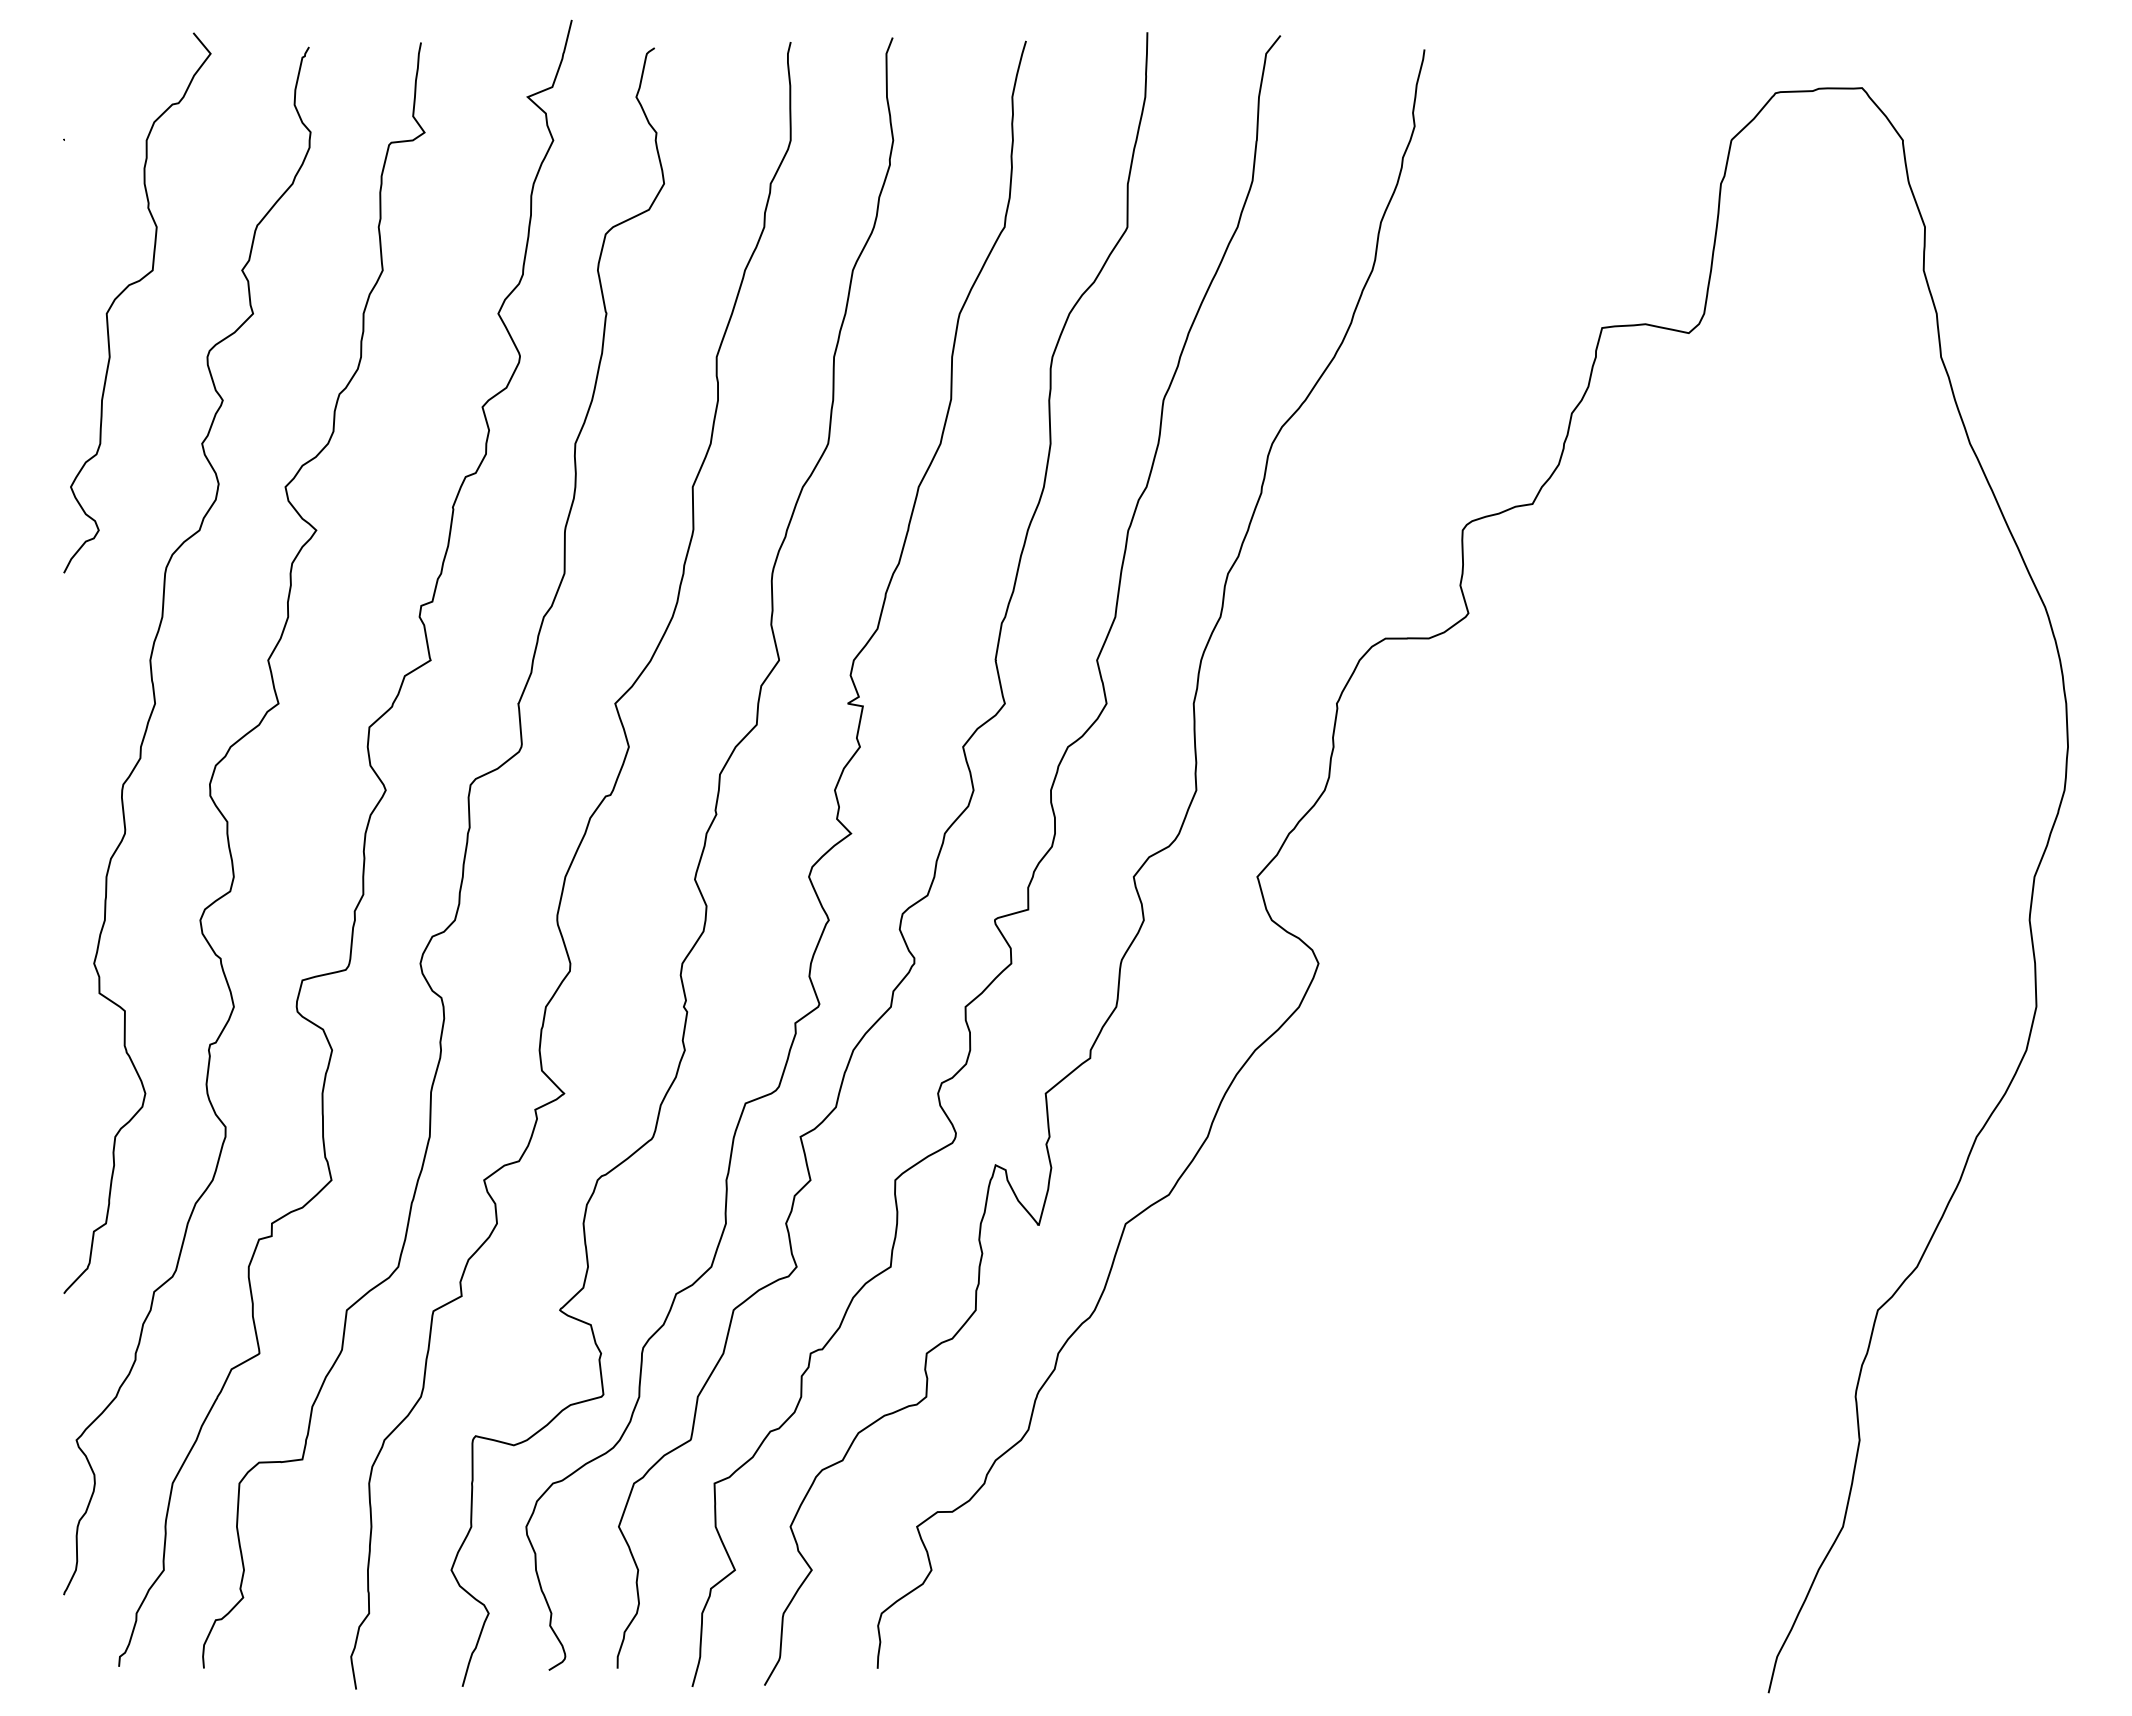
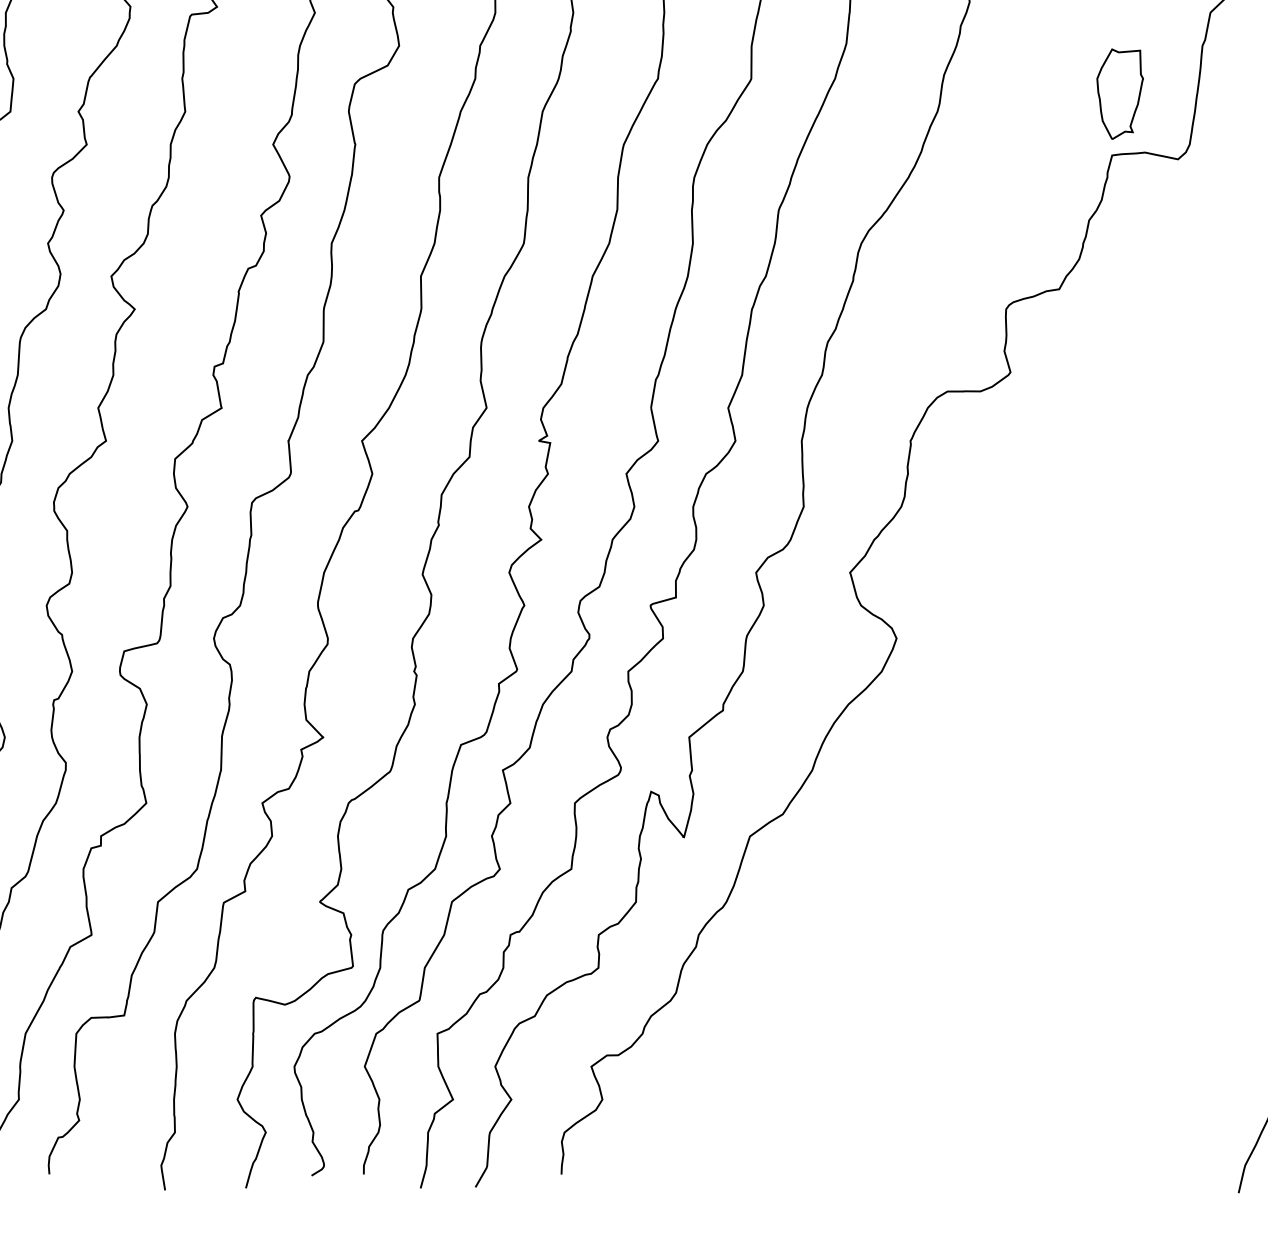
part: (1612, 247) -> (1120, 94), added

